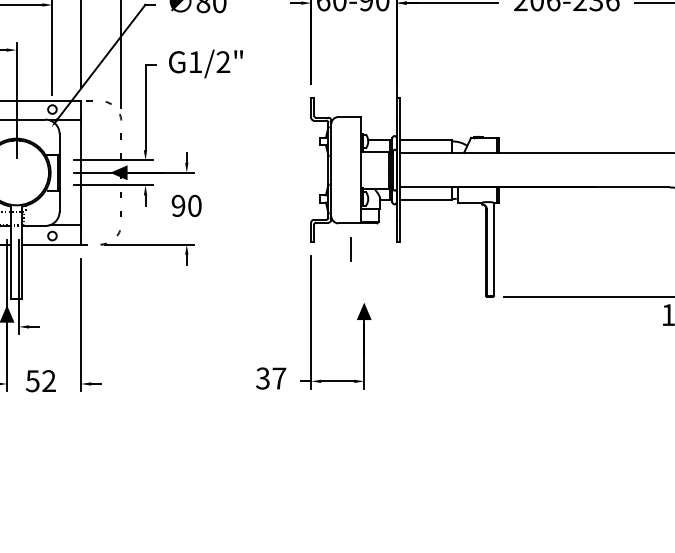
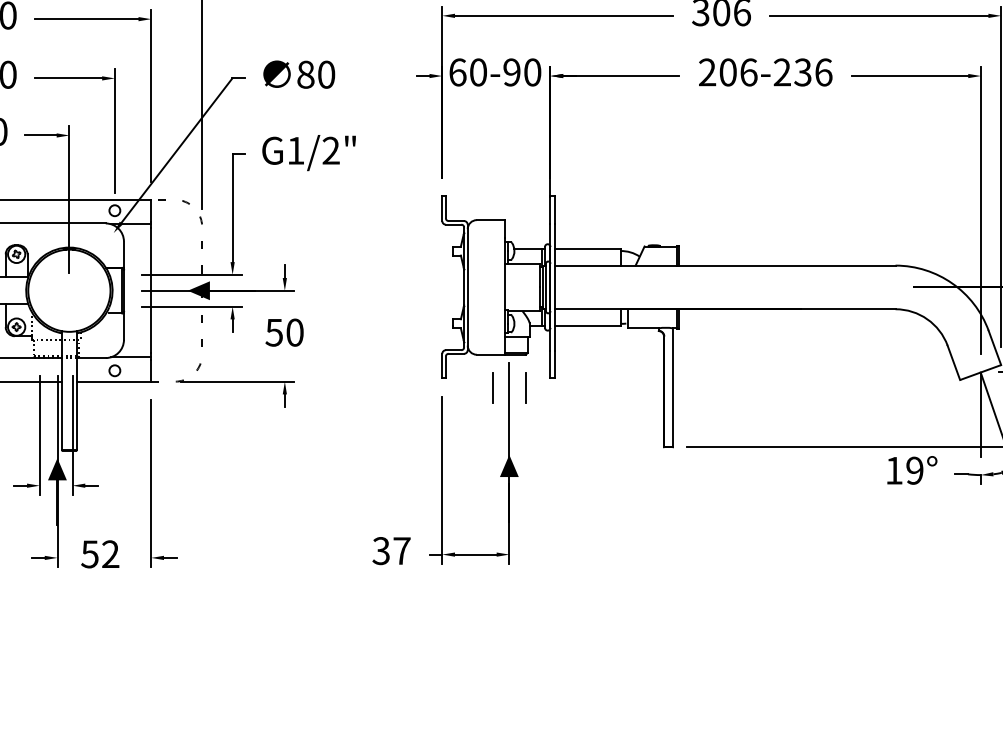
text: (177, 205) -> (273, 332), 90 -> 50
line: (376, 249) -> (525, 387), added
line: (364, 270) -> (509, 414), added

